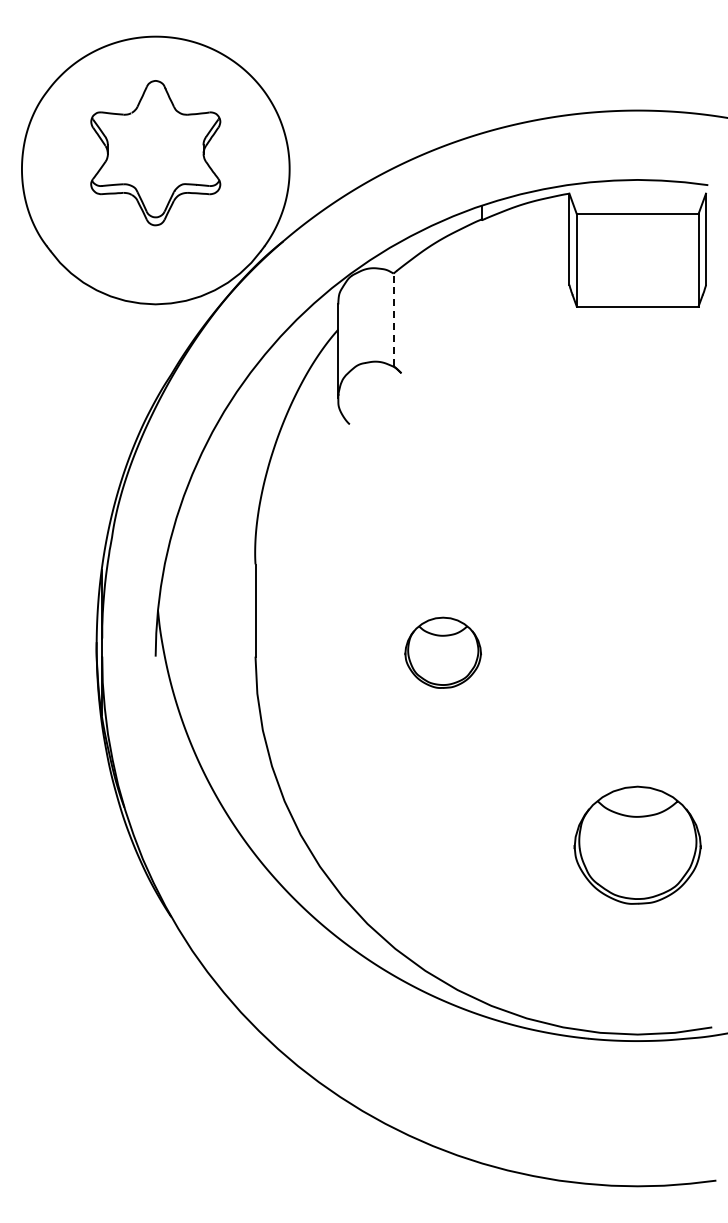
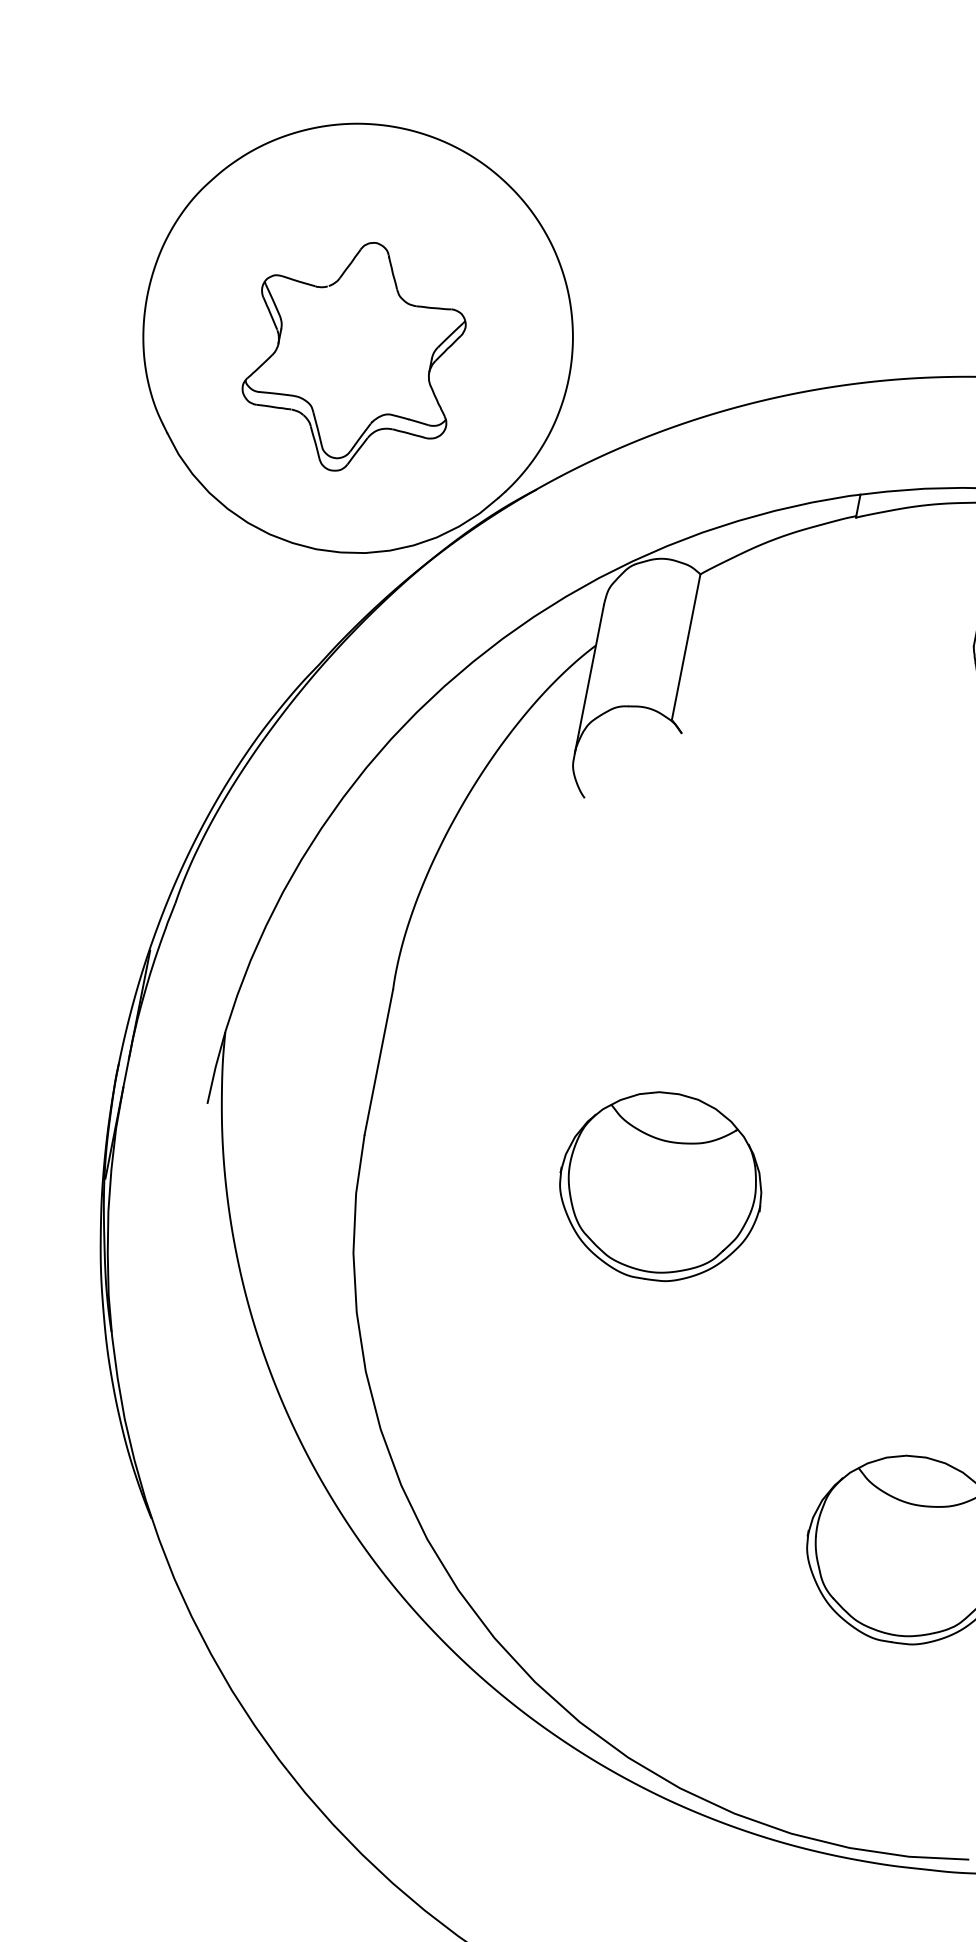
part: (155, 153) -> (353, 357), moved
line: (393, 319) -> (686, 646), dashed -> solid
part: (443, 652) -> (661, 1186), size x1.67

